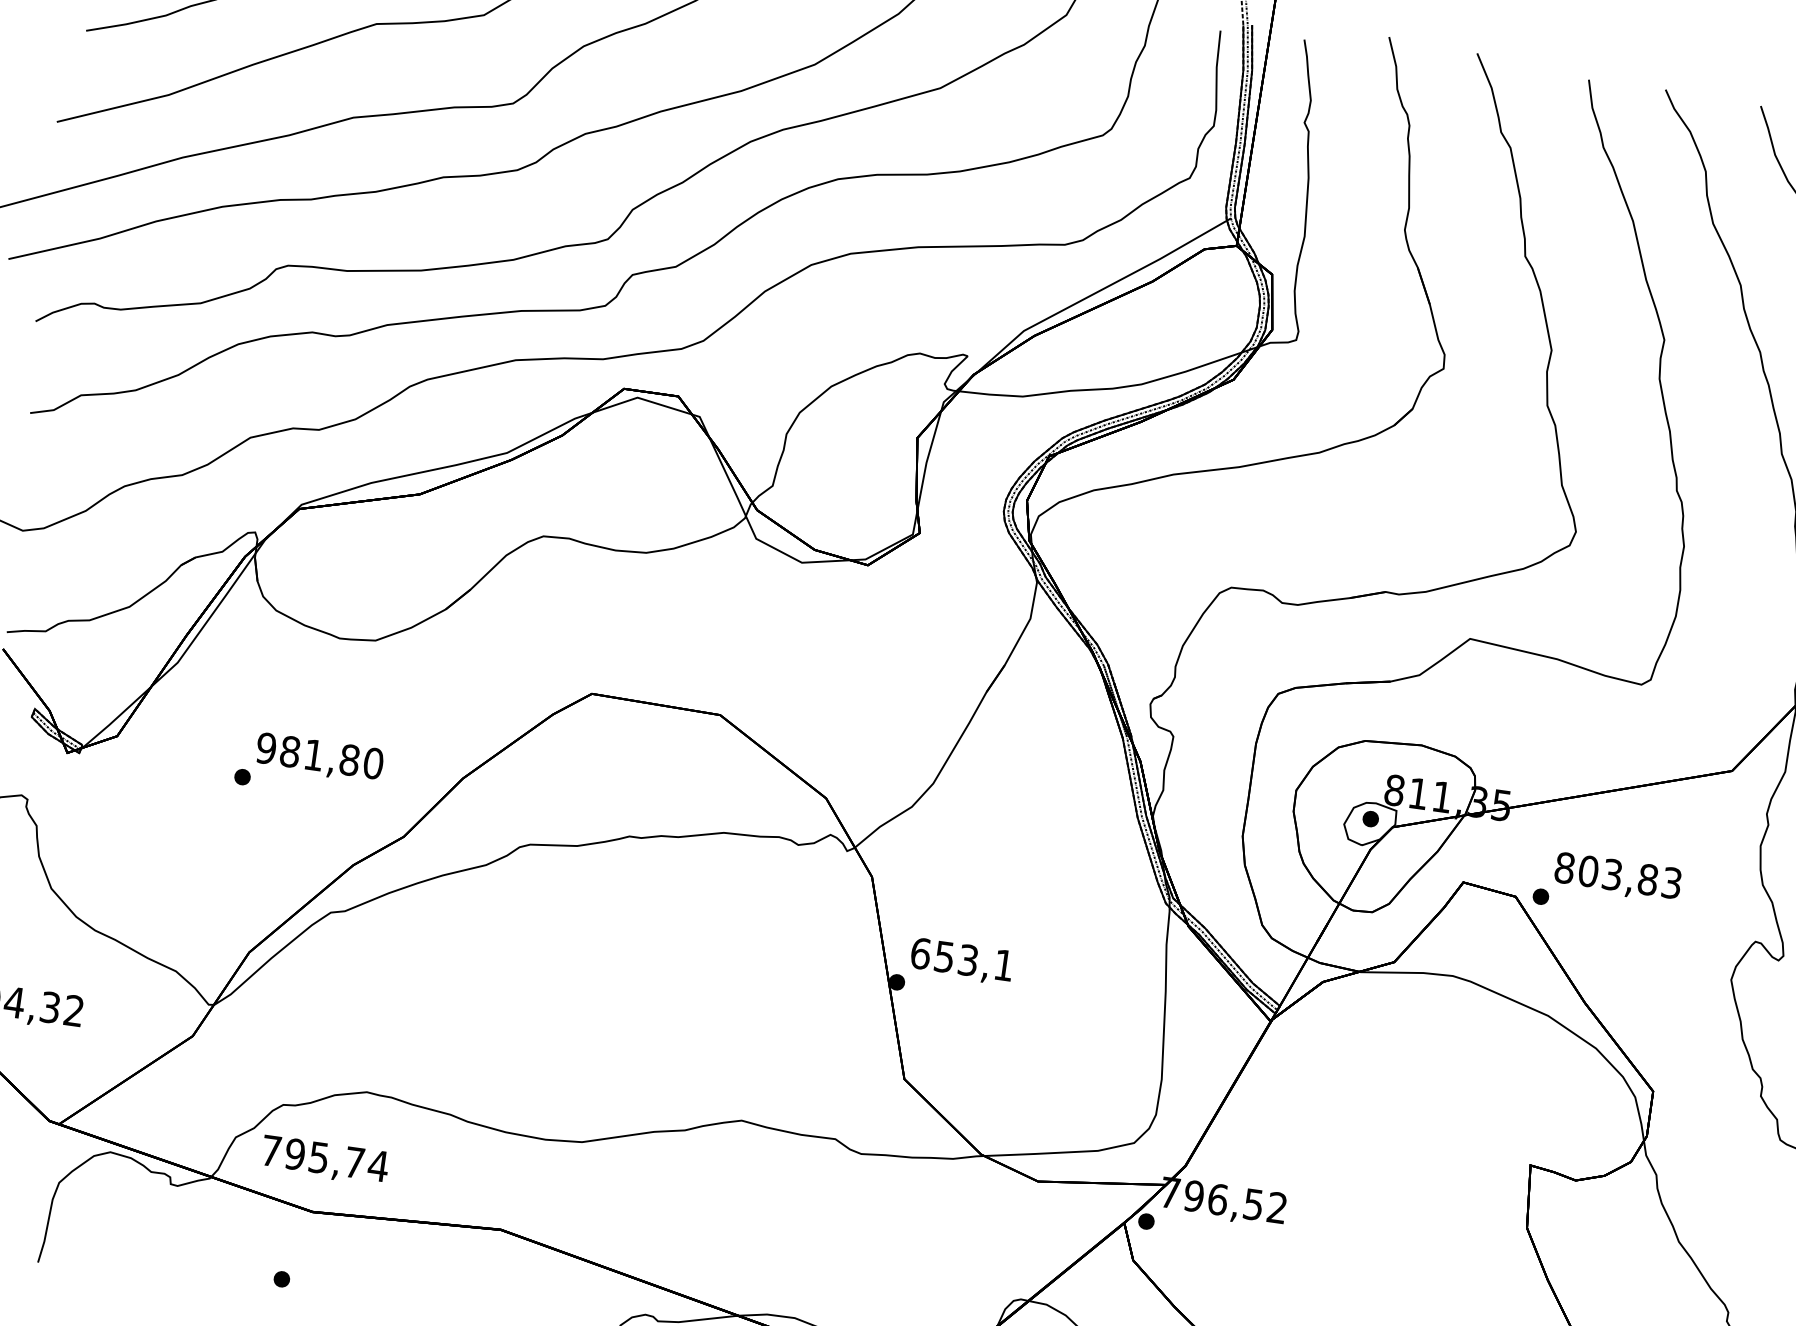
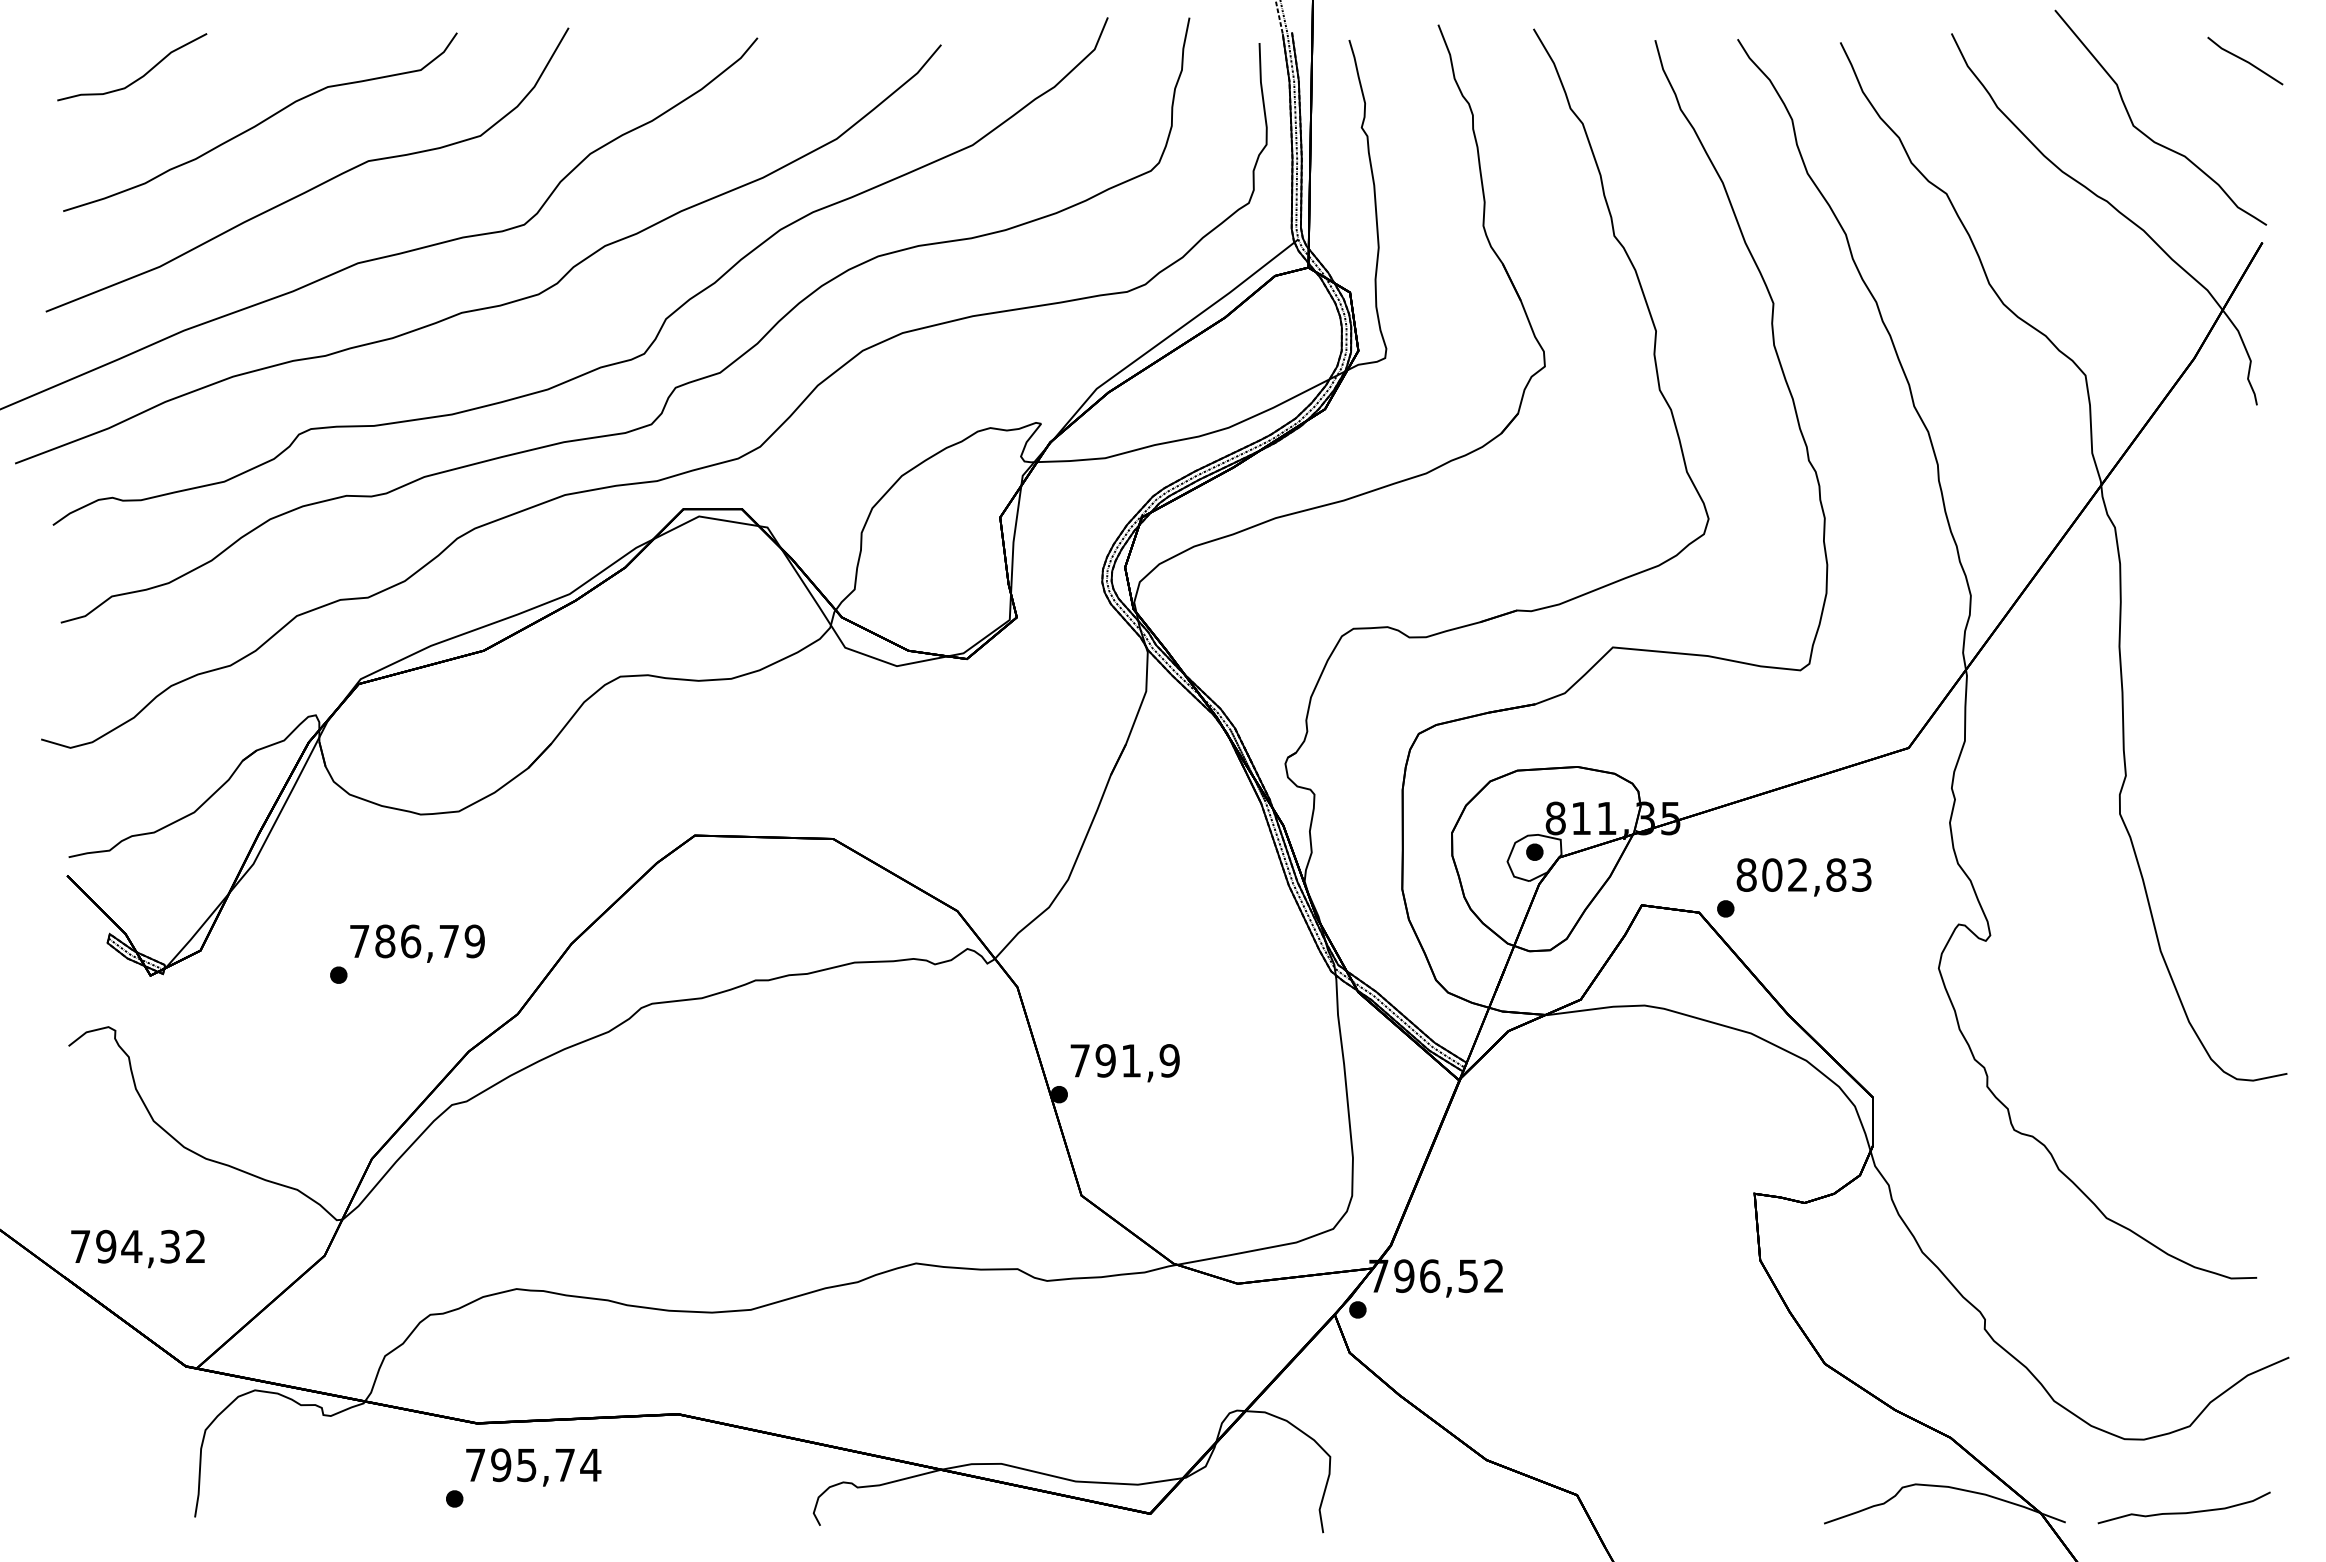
text: (320, 756) -> (417, 941), 981,80 -> 786,79
text: (1612, 874) -> (1797, 874), 803,83 -> 802,83
text: (962, 959) -> (1124, 1060), 653,1 -> 791,9
text: (324, 1160) -> (533, 1467), moved

